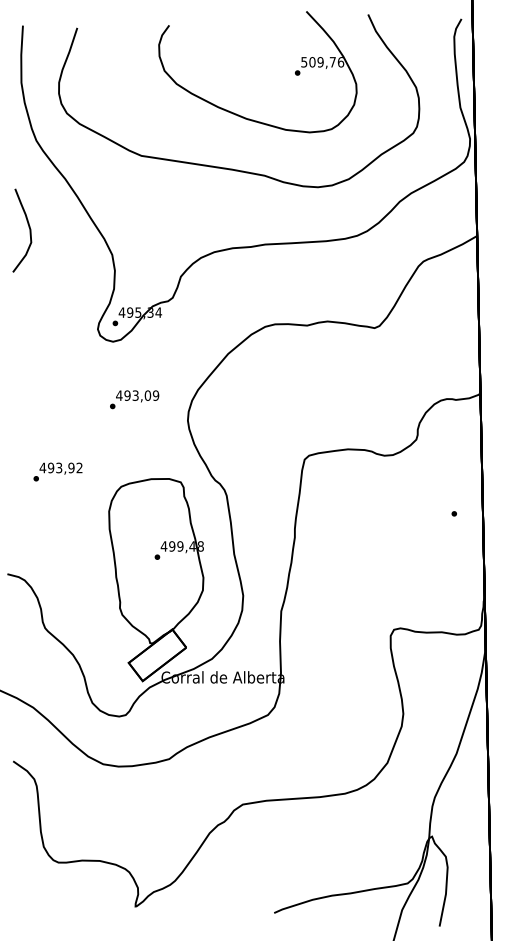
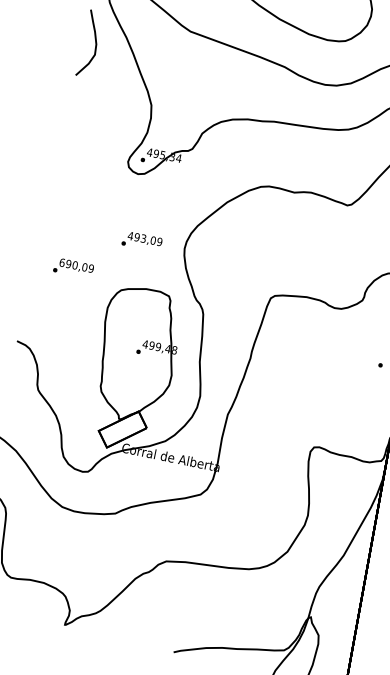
curve: (28, 227) -> (95, 42), moved
text: (134, 399) -> (142, 241), moved
text: (60, 467) -> (76, 265), 493,92 -> 690,09

